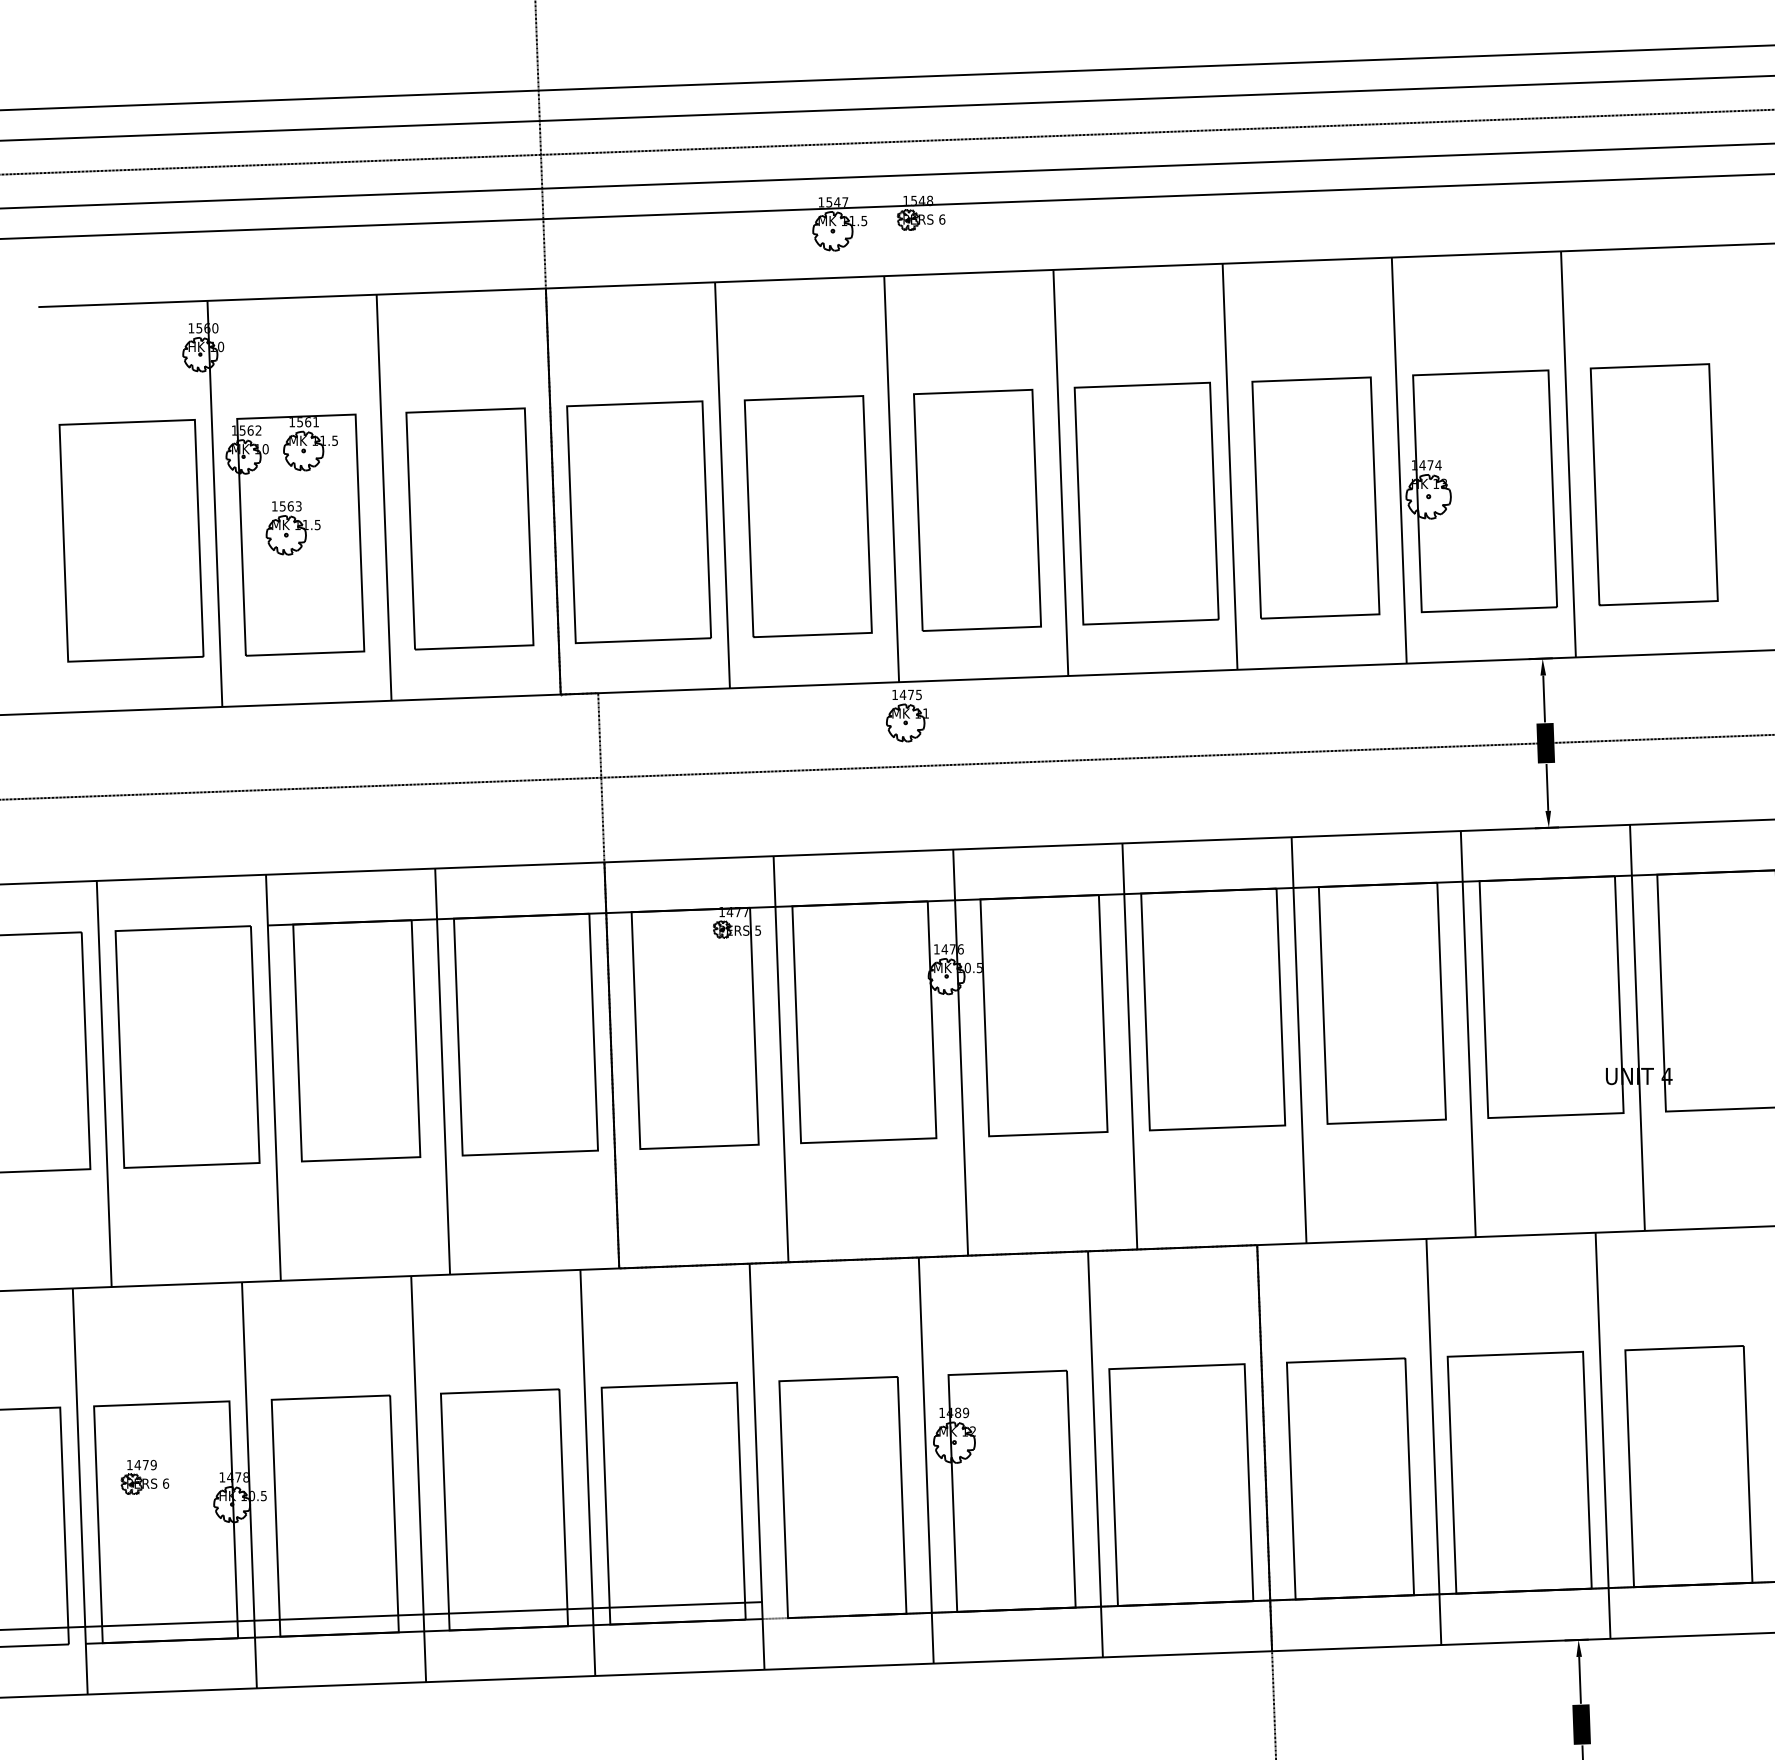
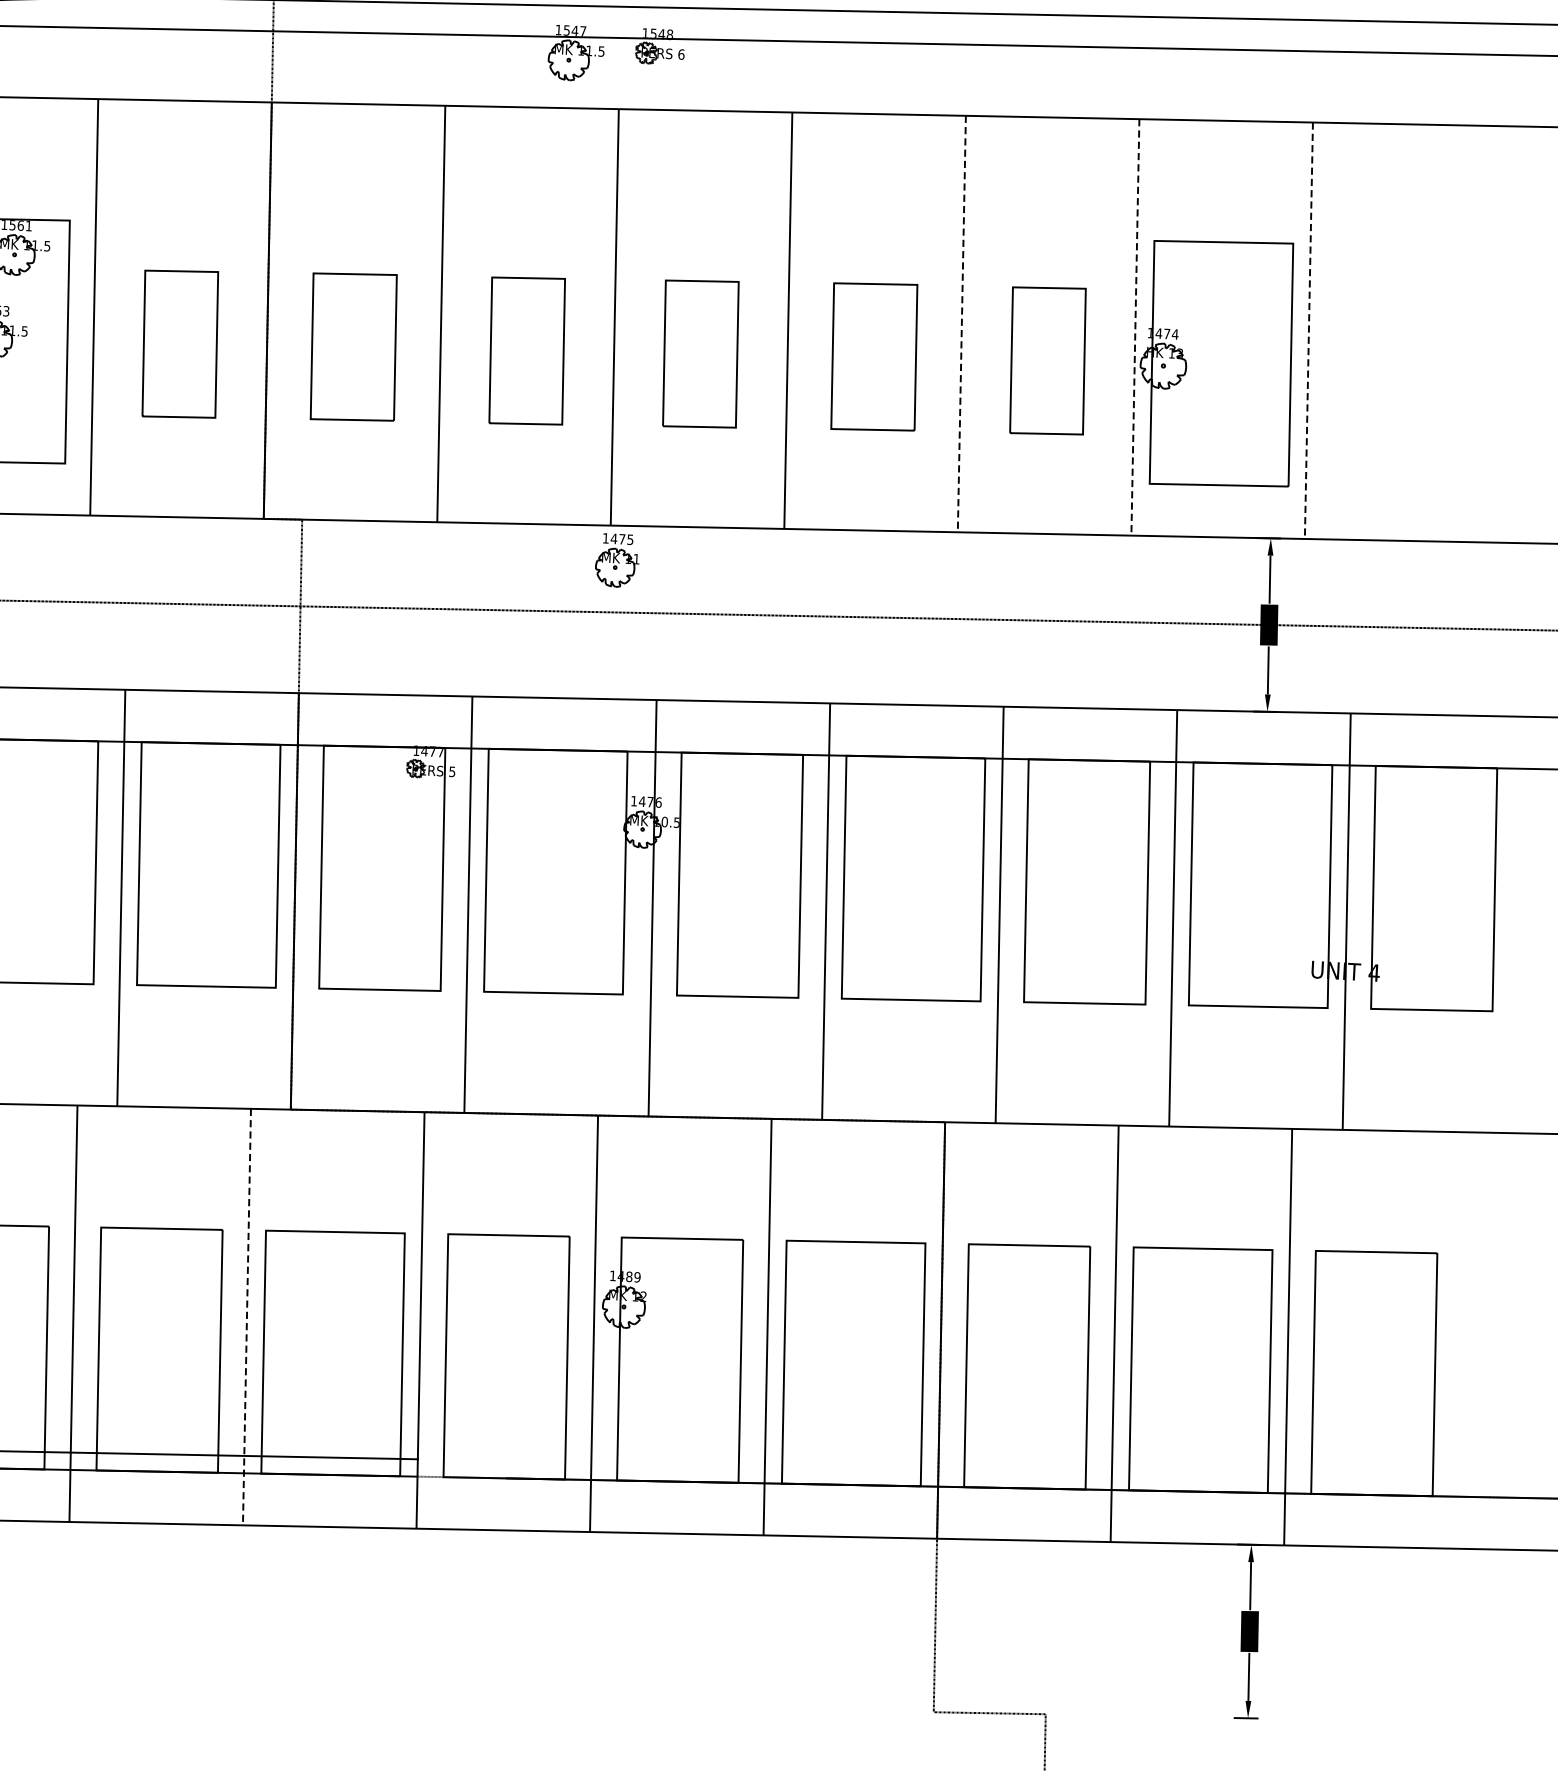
line: (1568, 454) -> (1308, 330), solid -> dashed
line: (1399, 461) -> (1135, 328), solid -> dashed
line: (1230, 467) -> (962, 324), solid -> dashed
part: (1653, 484) -> (1394, 366), removed
part: (1315, 497) -> (1047, 360), size x0.6
part: (1146, 503) -> (874, 356), size x0.6
part: (977, 509) -> (700, 353), size x0.6
part: (807, 516) -> (526, 350), size x0.6
part: (638, 522) -> (353, 347), size x0.6
part: (469, 528) -> (179, 343), size x0.6
line: (587, 1473) -> (246, 1317), solid -> dashed

